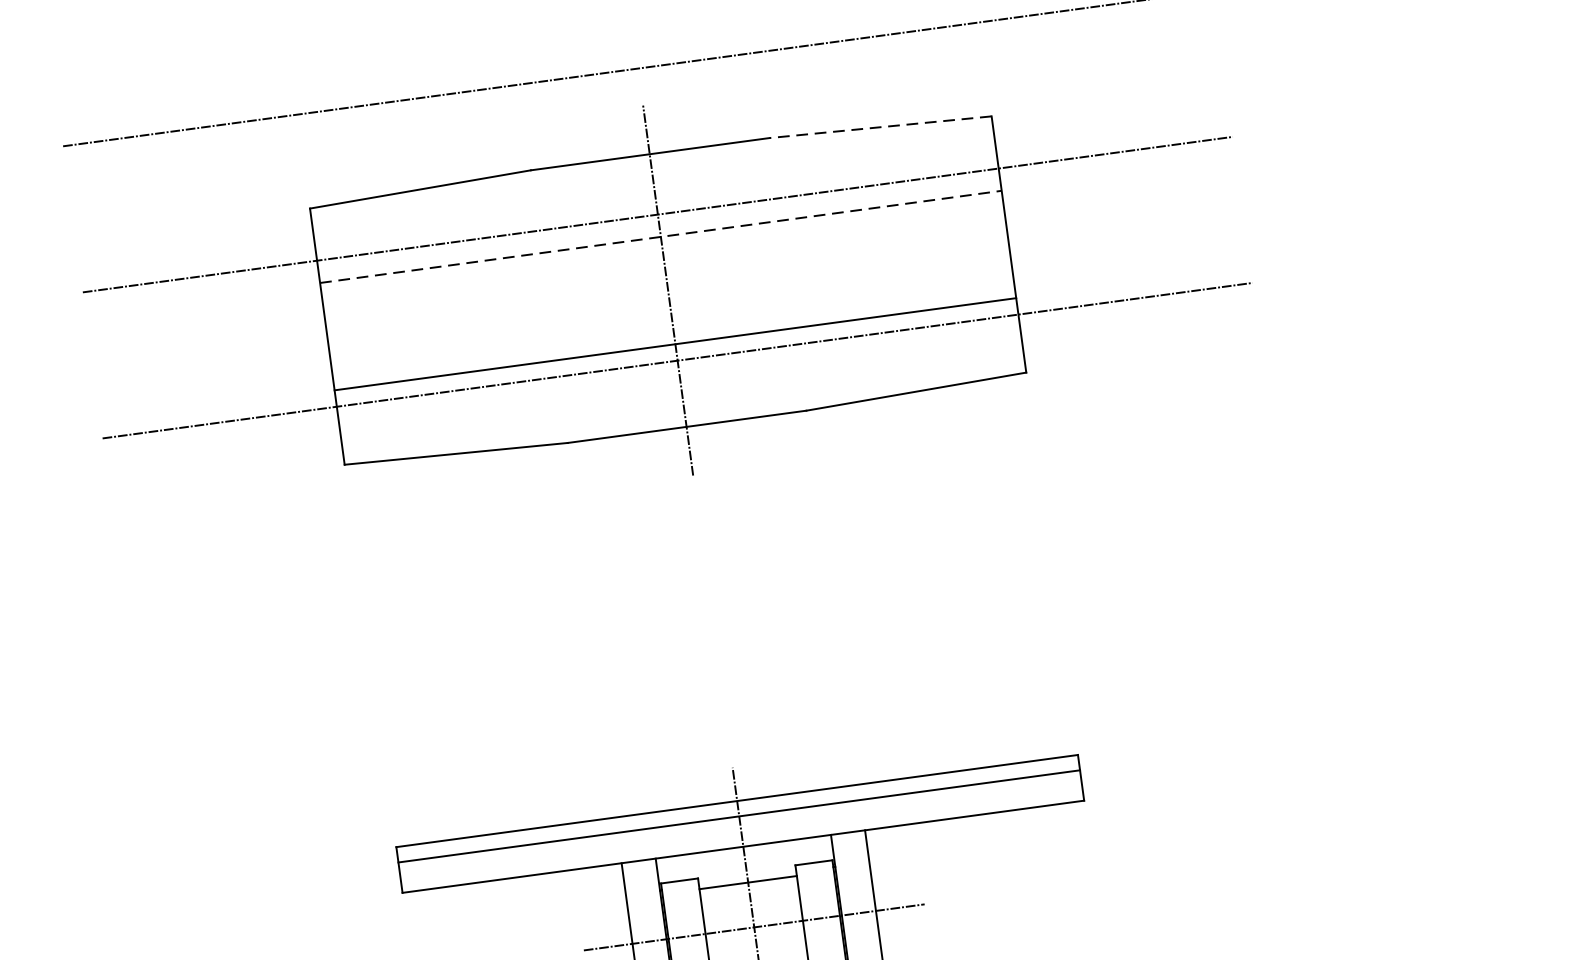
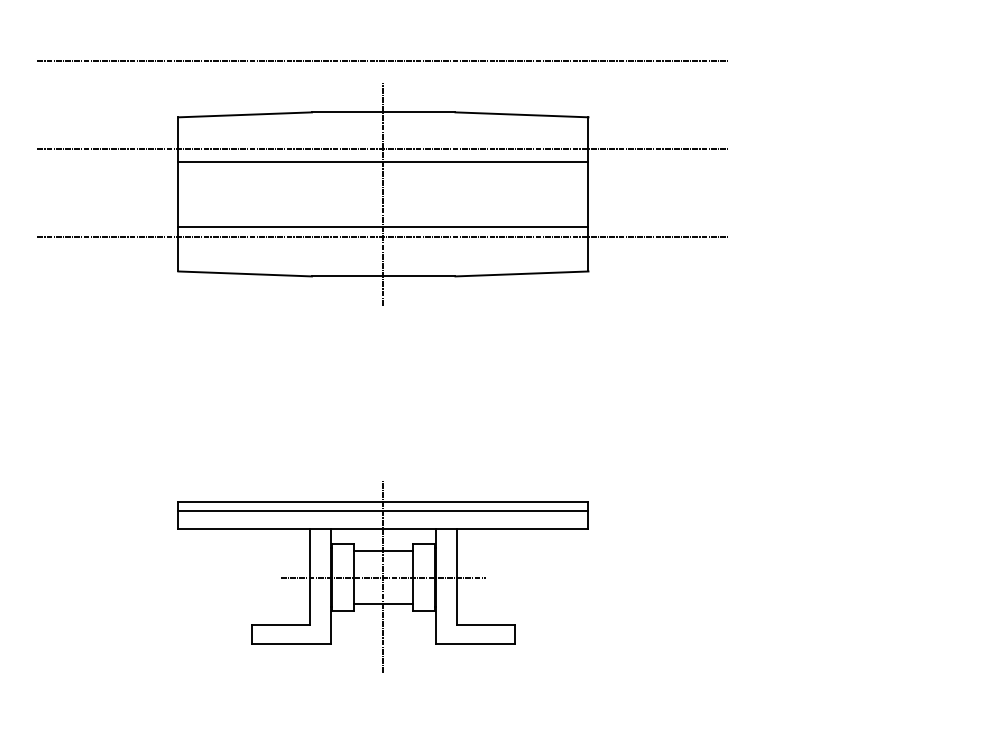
line: (879, 126) -> (521, 114), dashed -> solid
line: (661, 237) -> (383, 162), dashed -> solid

